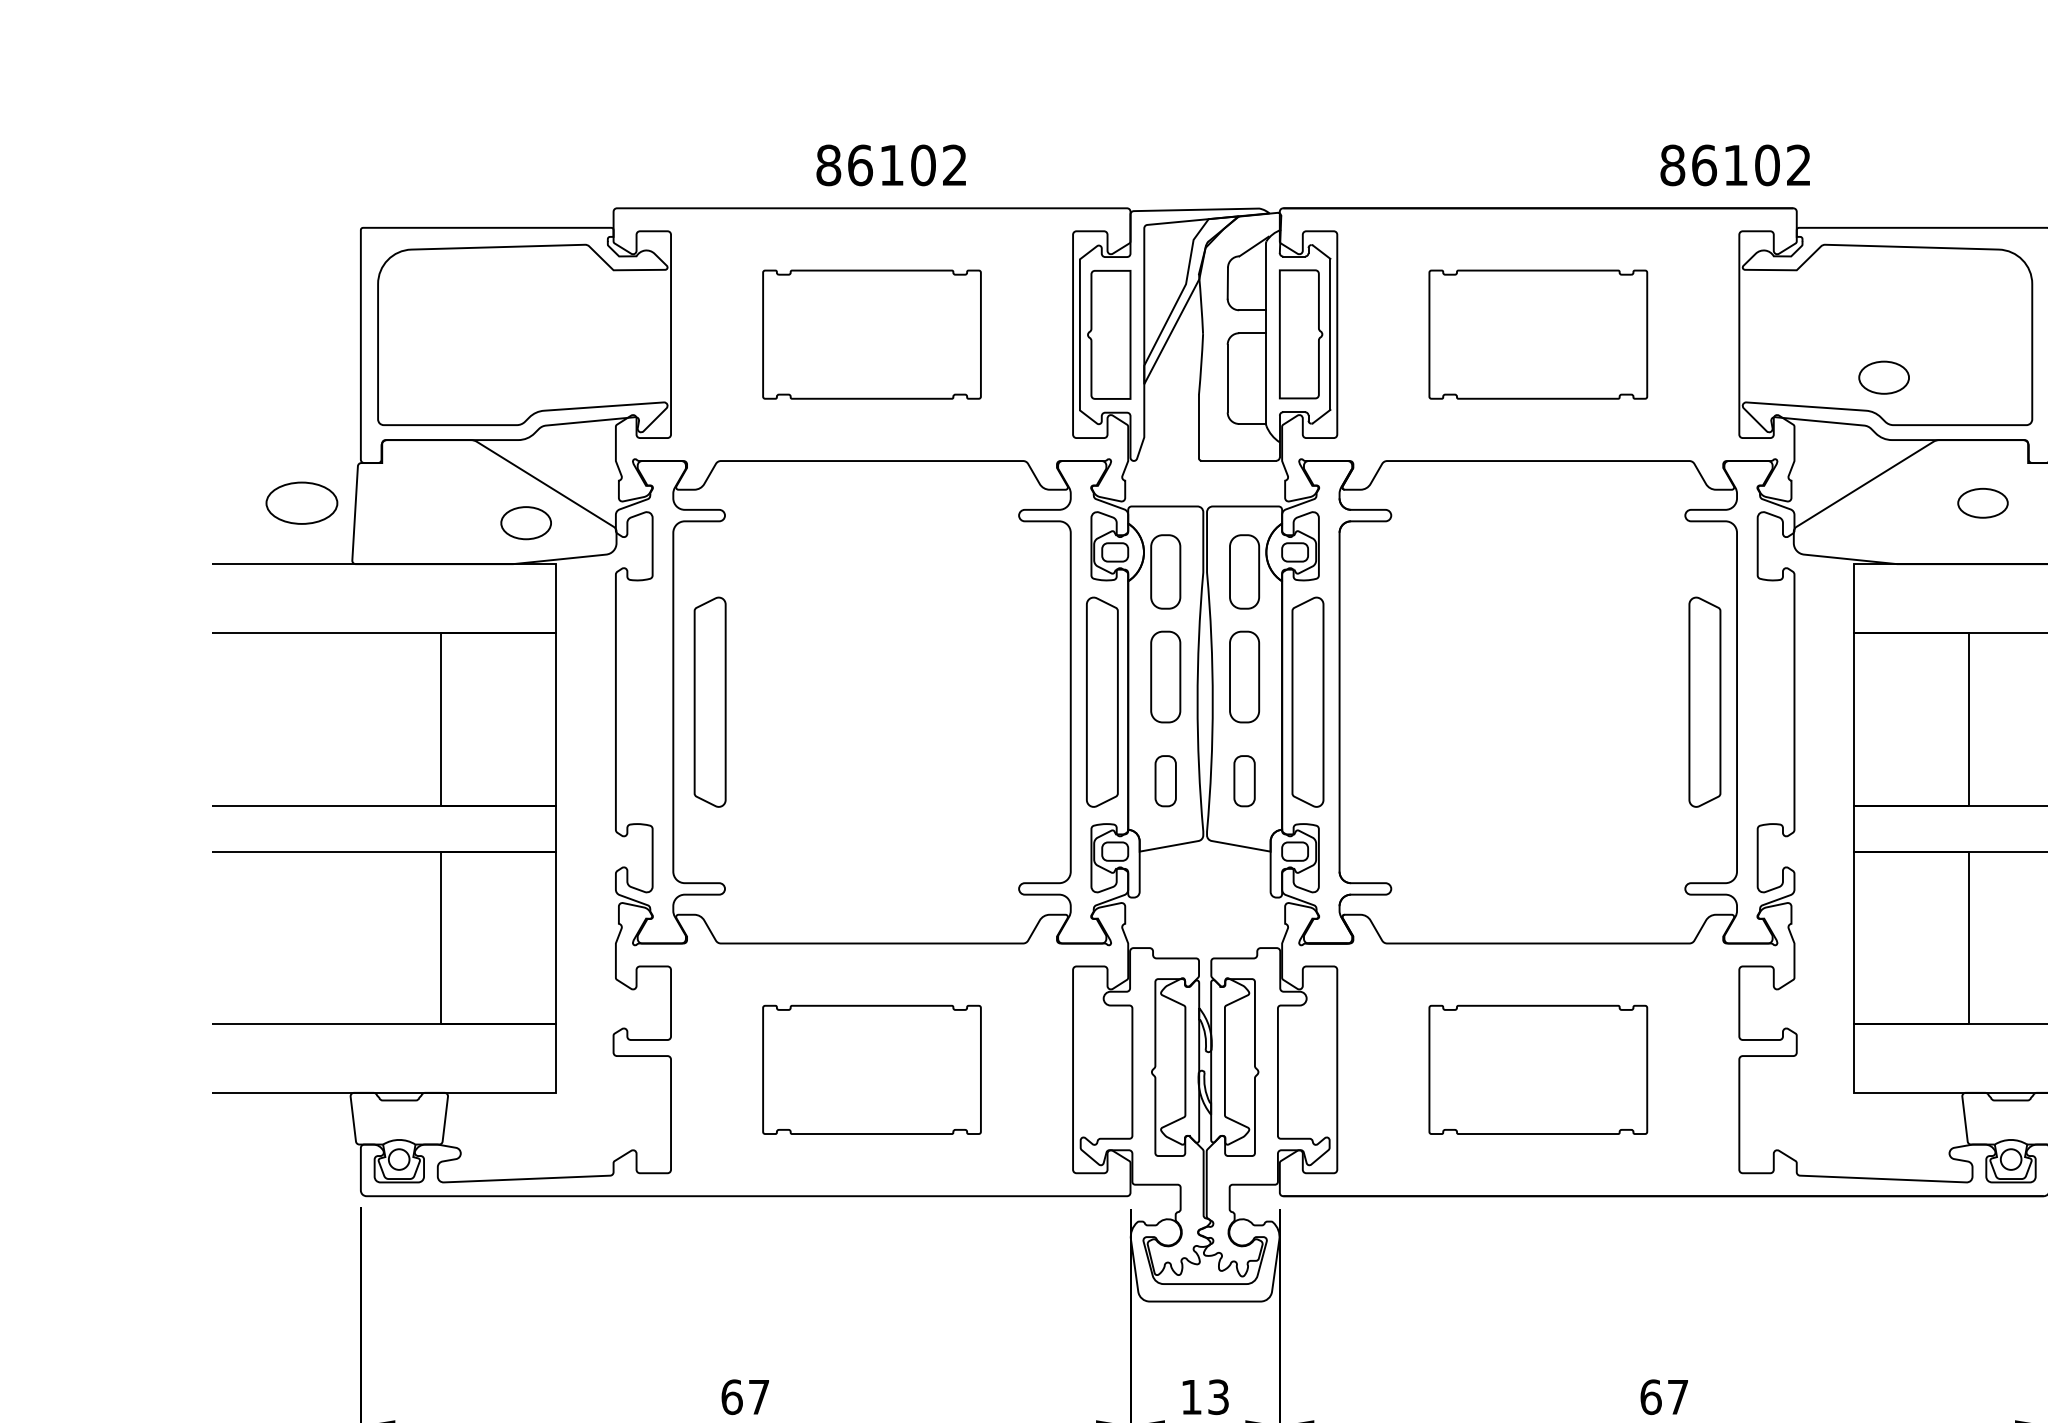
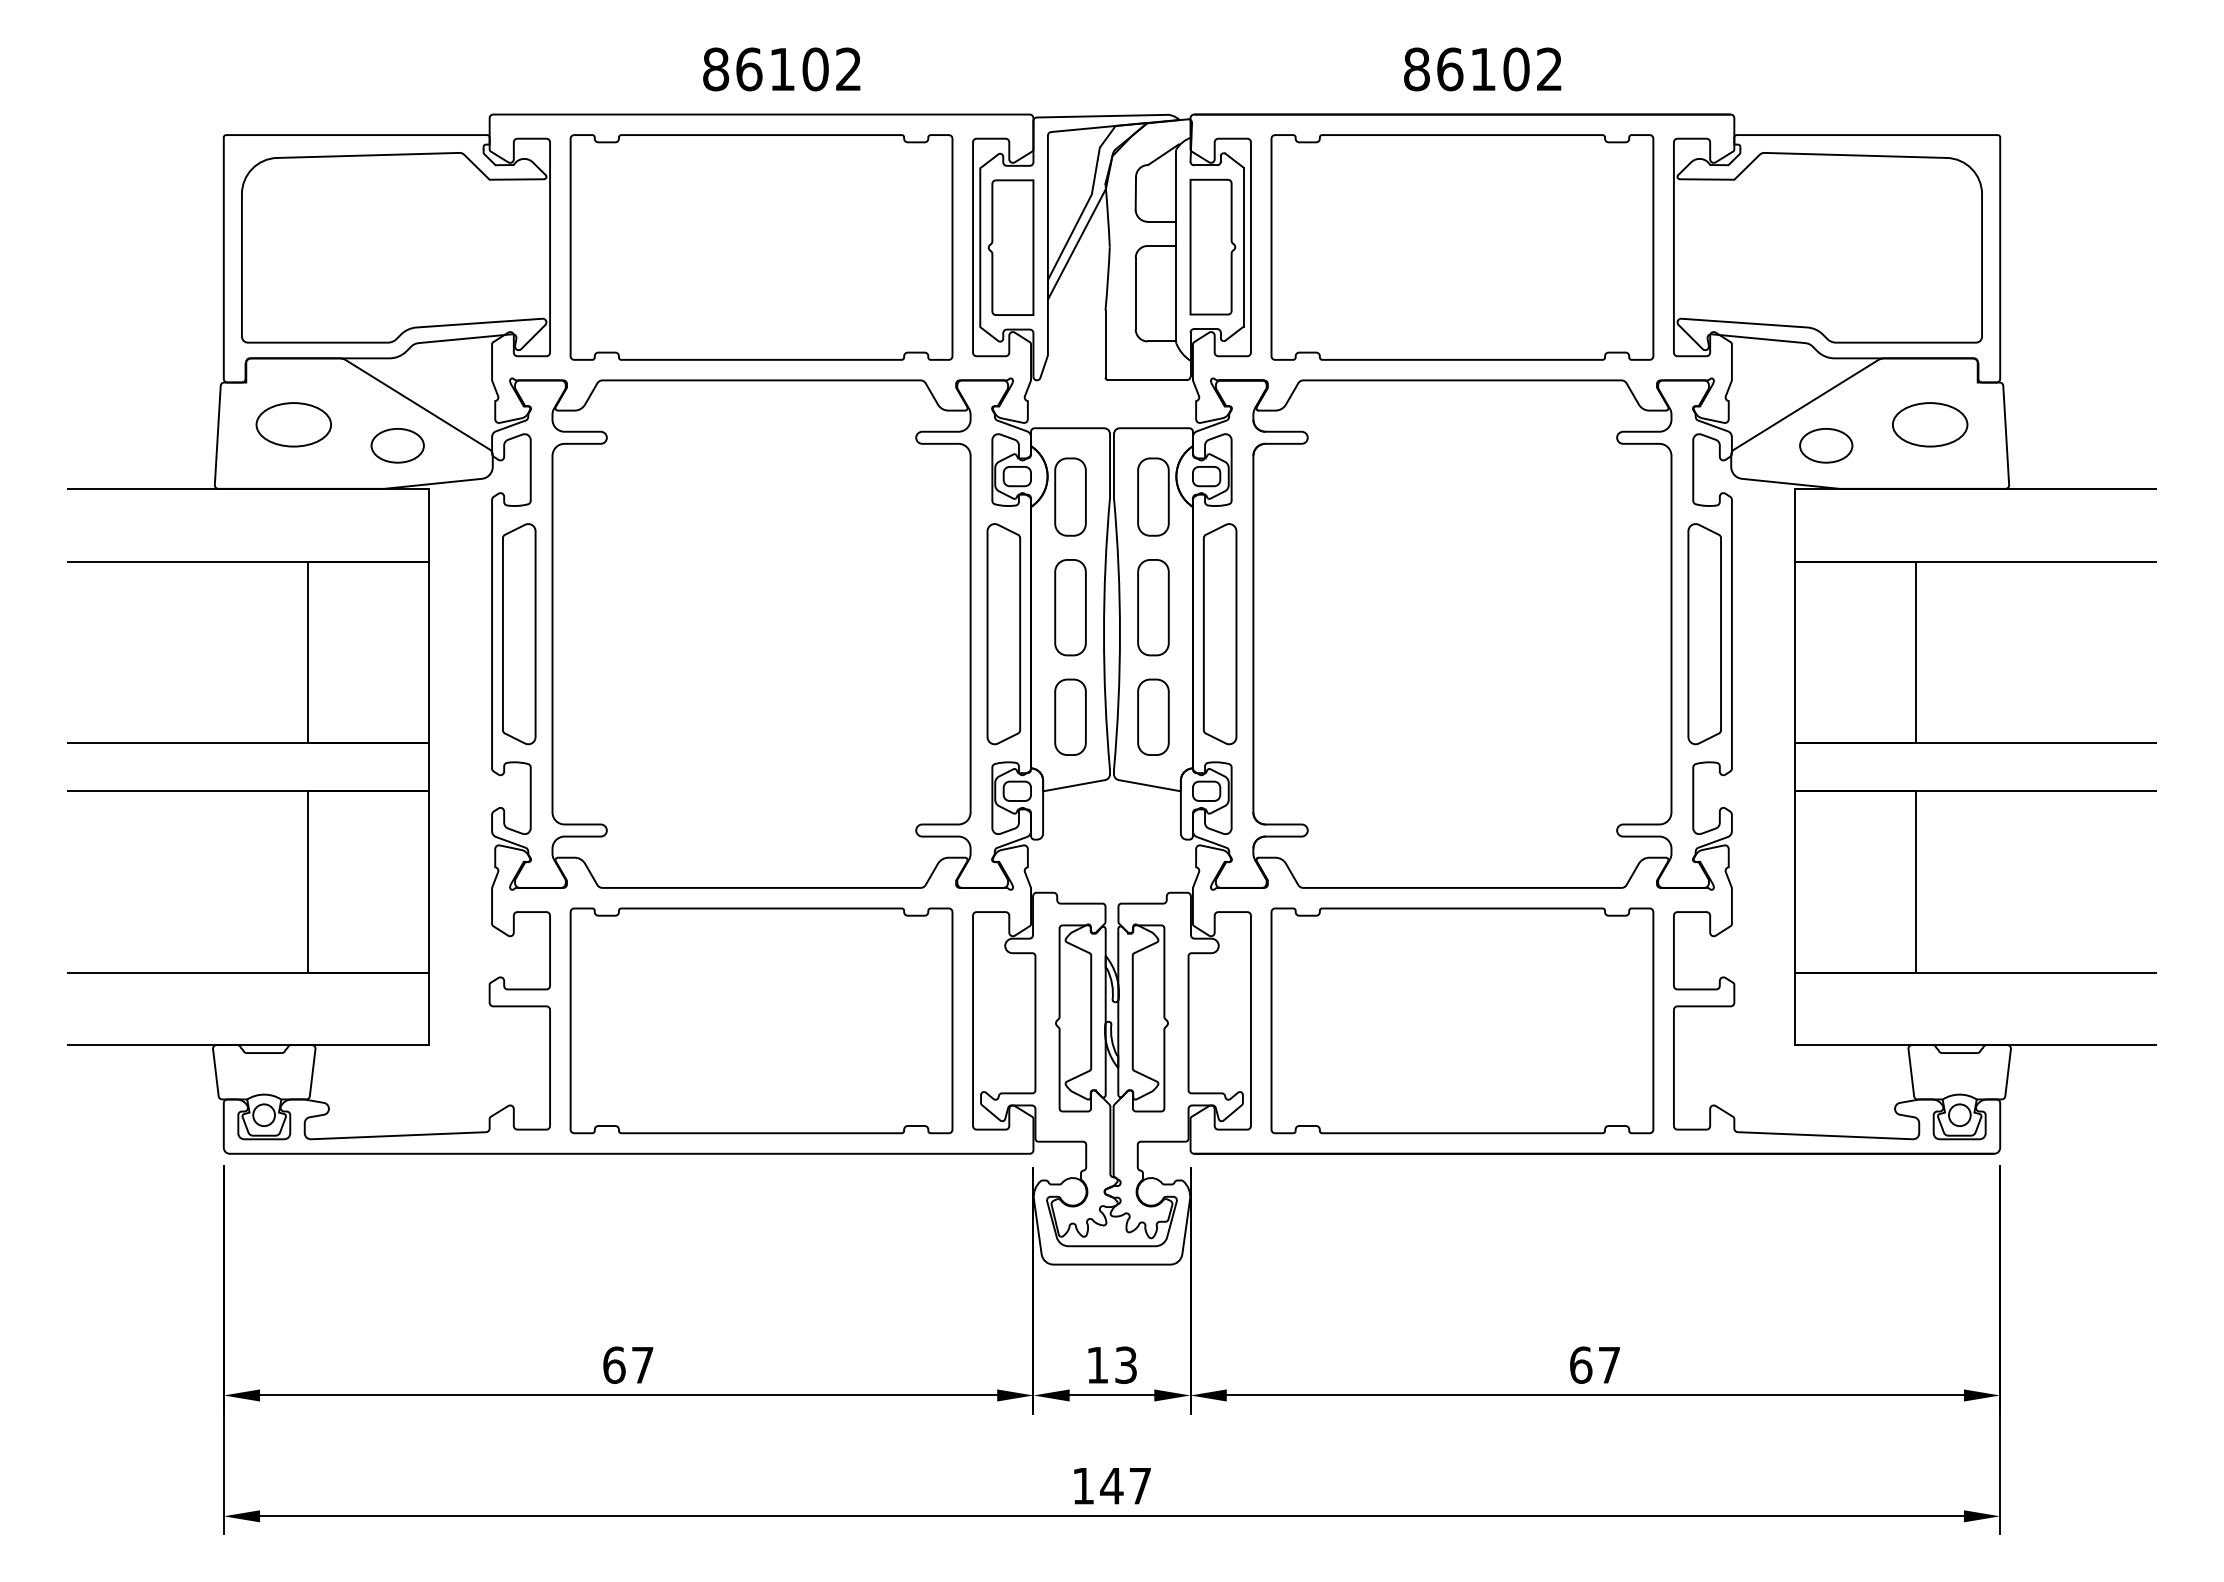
text: (1735, 165) -> (1482, 69), moved
part: (871, 334) -> (761, 247), size x1.67
part: (1538, 334) -> (1462, 247), size x1.67
part: (1884, 377) -> (1826, 445), moved
part: (301, 502) -> (293, 424), moved
part: (1983, 502) -> (1930, 424), size x1.43
curve: (724, 702) -> (534, 634), moved
curve: (1690, 702) -> (1689, 634), moved
part: (1165, 780) -> (1070, 716), size x1.43
part: (1244, 780) -> (1153, 716), size x1.43
part: (871, 1069) -> (761, 1020), size x1.67
part: (1538, 1069) -> (1462, 1020), size x1.67

